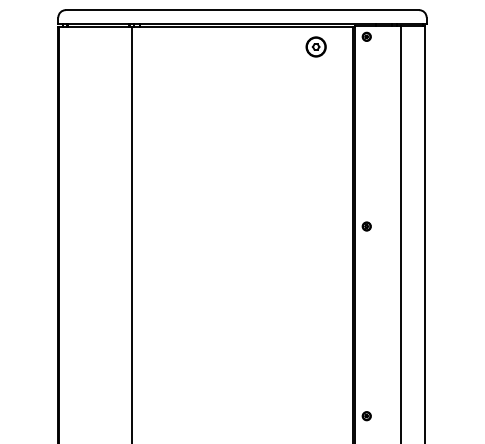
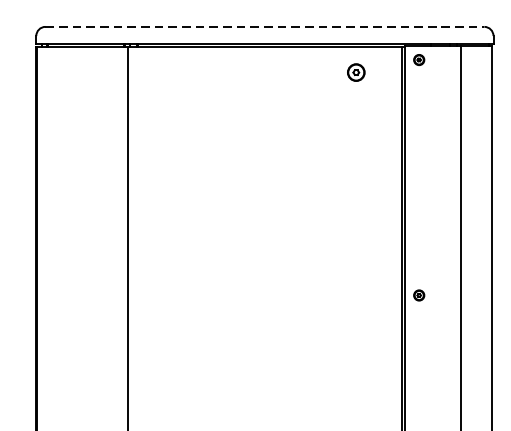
line: (242, 10) -> (264, 27), solid -> dashed
part: (315, 46) -> (355, 71), size x0.7

